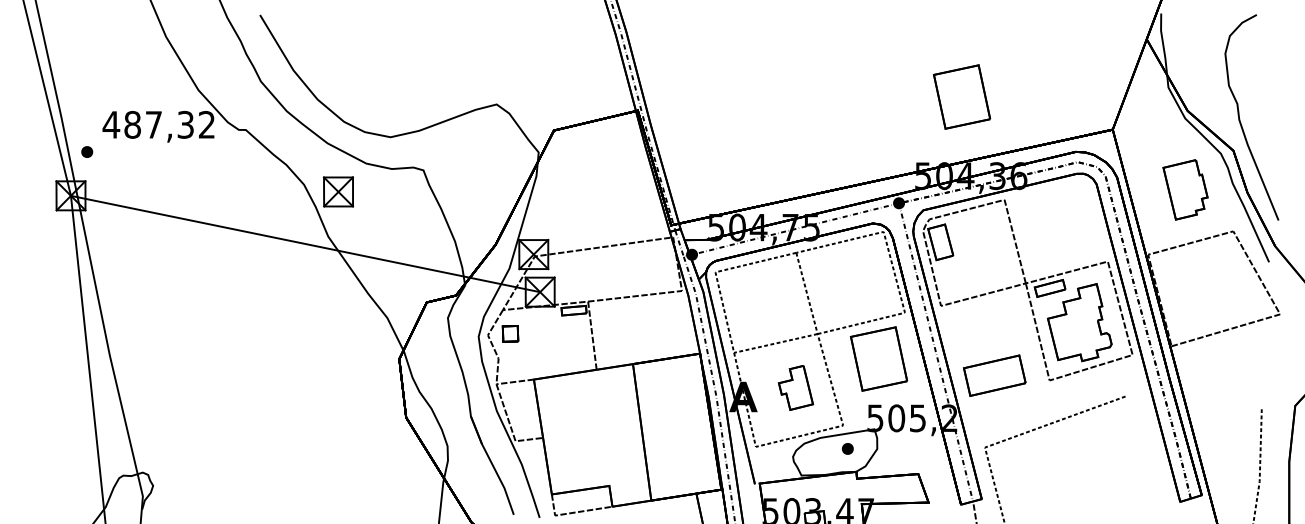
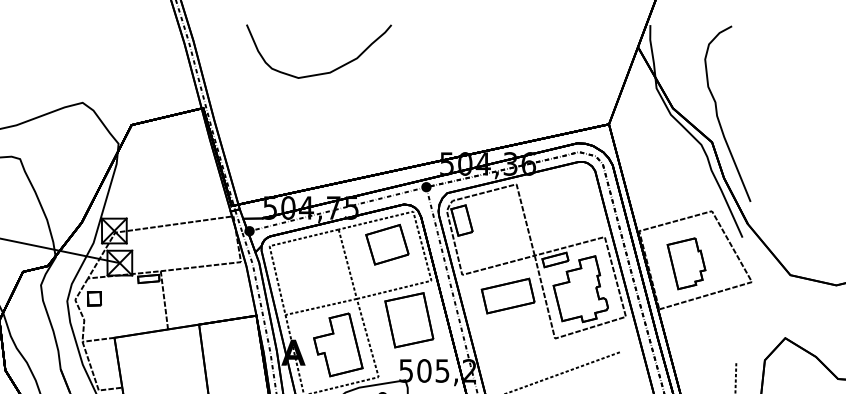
curve: (777, 69) -> (322, 72), added
part: (962, 96) -> (480, 95), removed
part: (1185, 189) -> (686, 263), moved
part: (853, 270) -> (387, 244), added
part: (994, 375) -> (507, 295), moved
part: (795, 387) -> (337, 344), size x1.67

